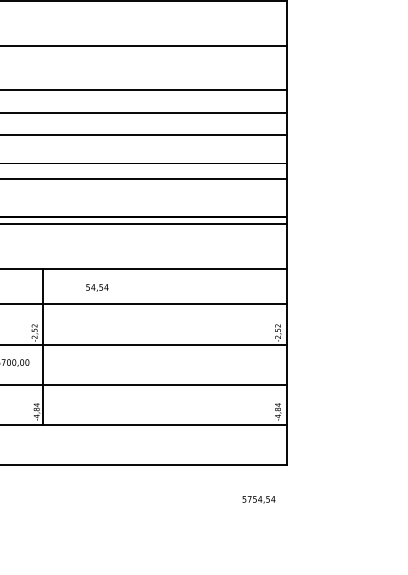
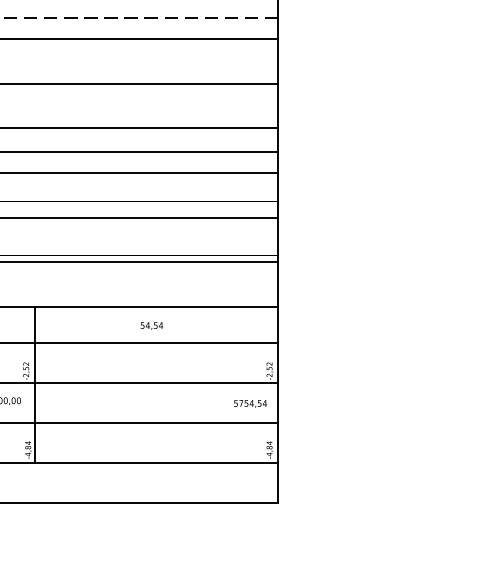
text: (96, 287) -> (151, 325), moved
text: (258, 499) -> (250, 403), moved

